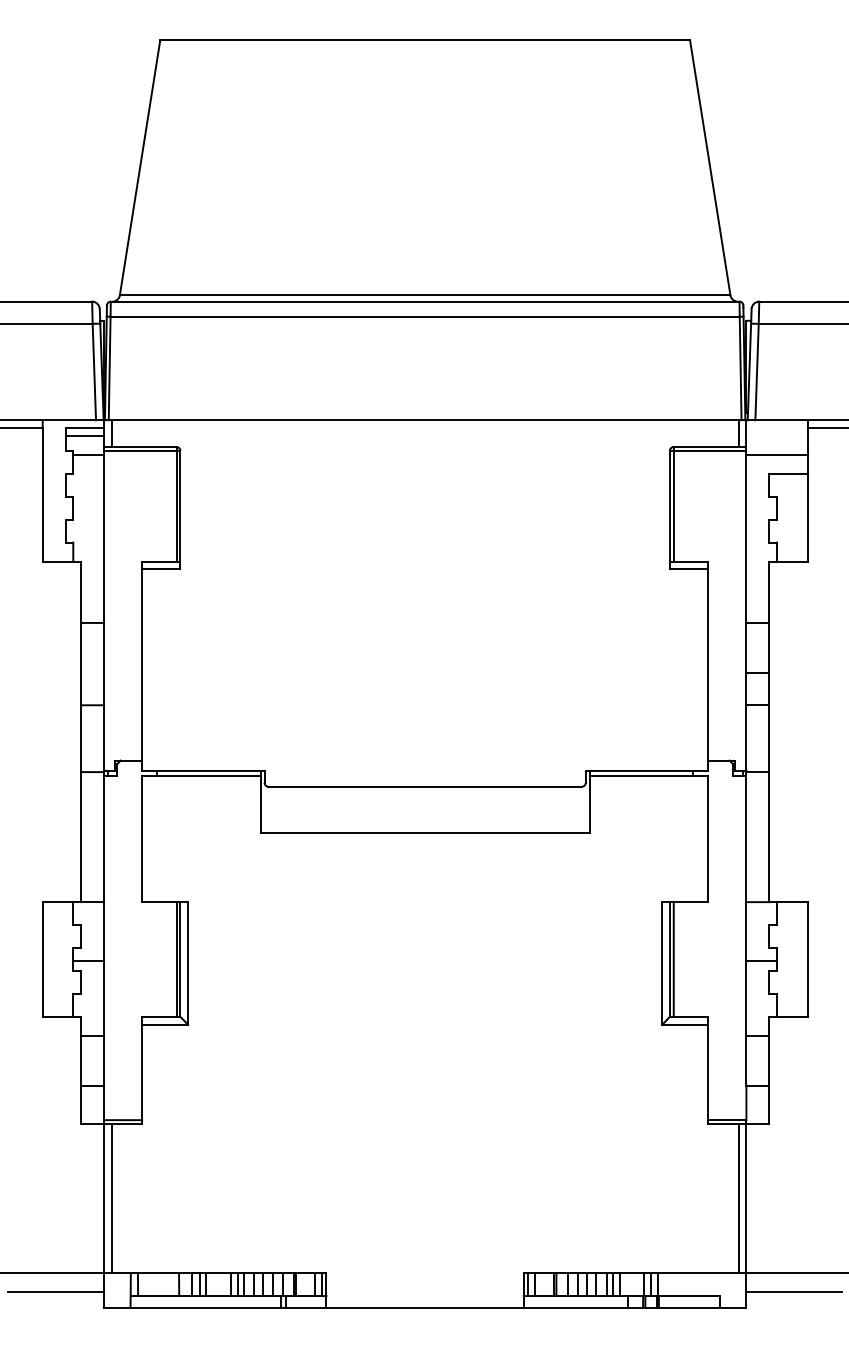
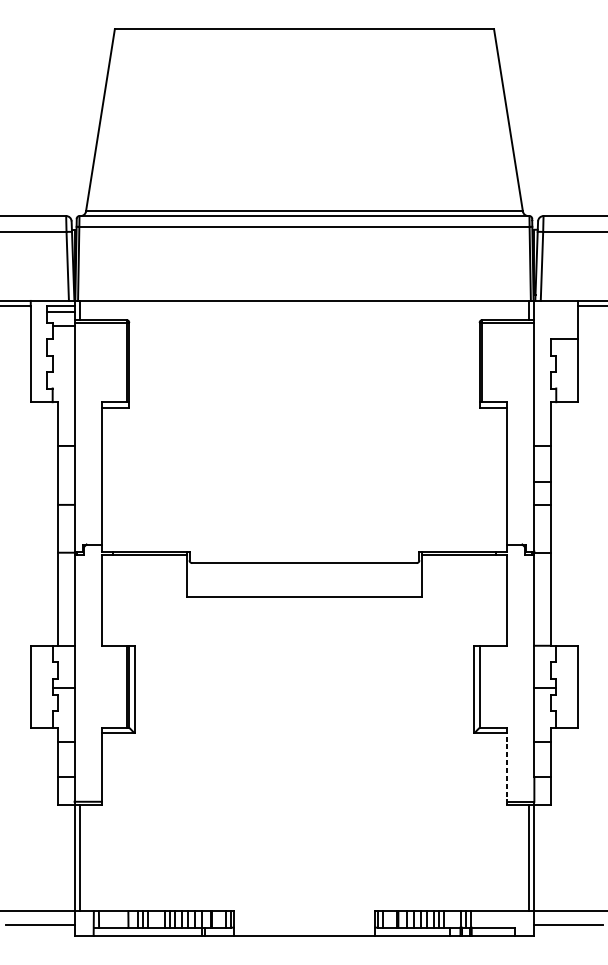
line: (776, 454) -> (555, 325), removed
line: (673, 959) -> (482, 686), removed
line: (708, 1074) -> (507, 769), solid -> dashed

